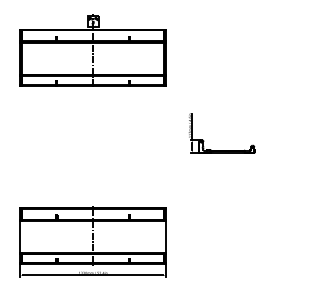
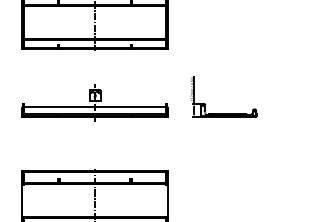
part: (92, 138) -> (94, 102), added

